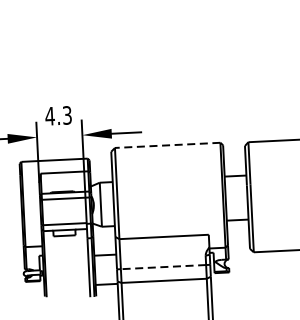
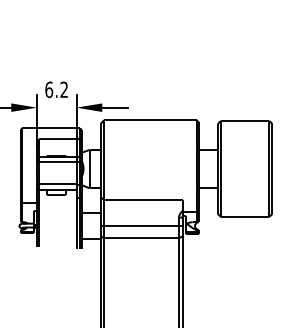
text: (58, 115) -> (56, 89), 4.3 -> 6.2
line: (166, 145) -> (149, 120), dashed -> solid
line: (163, 267) -> (141, 226), dashed -> solid

